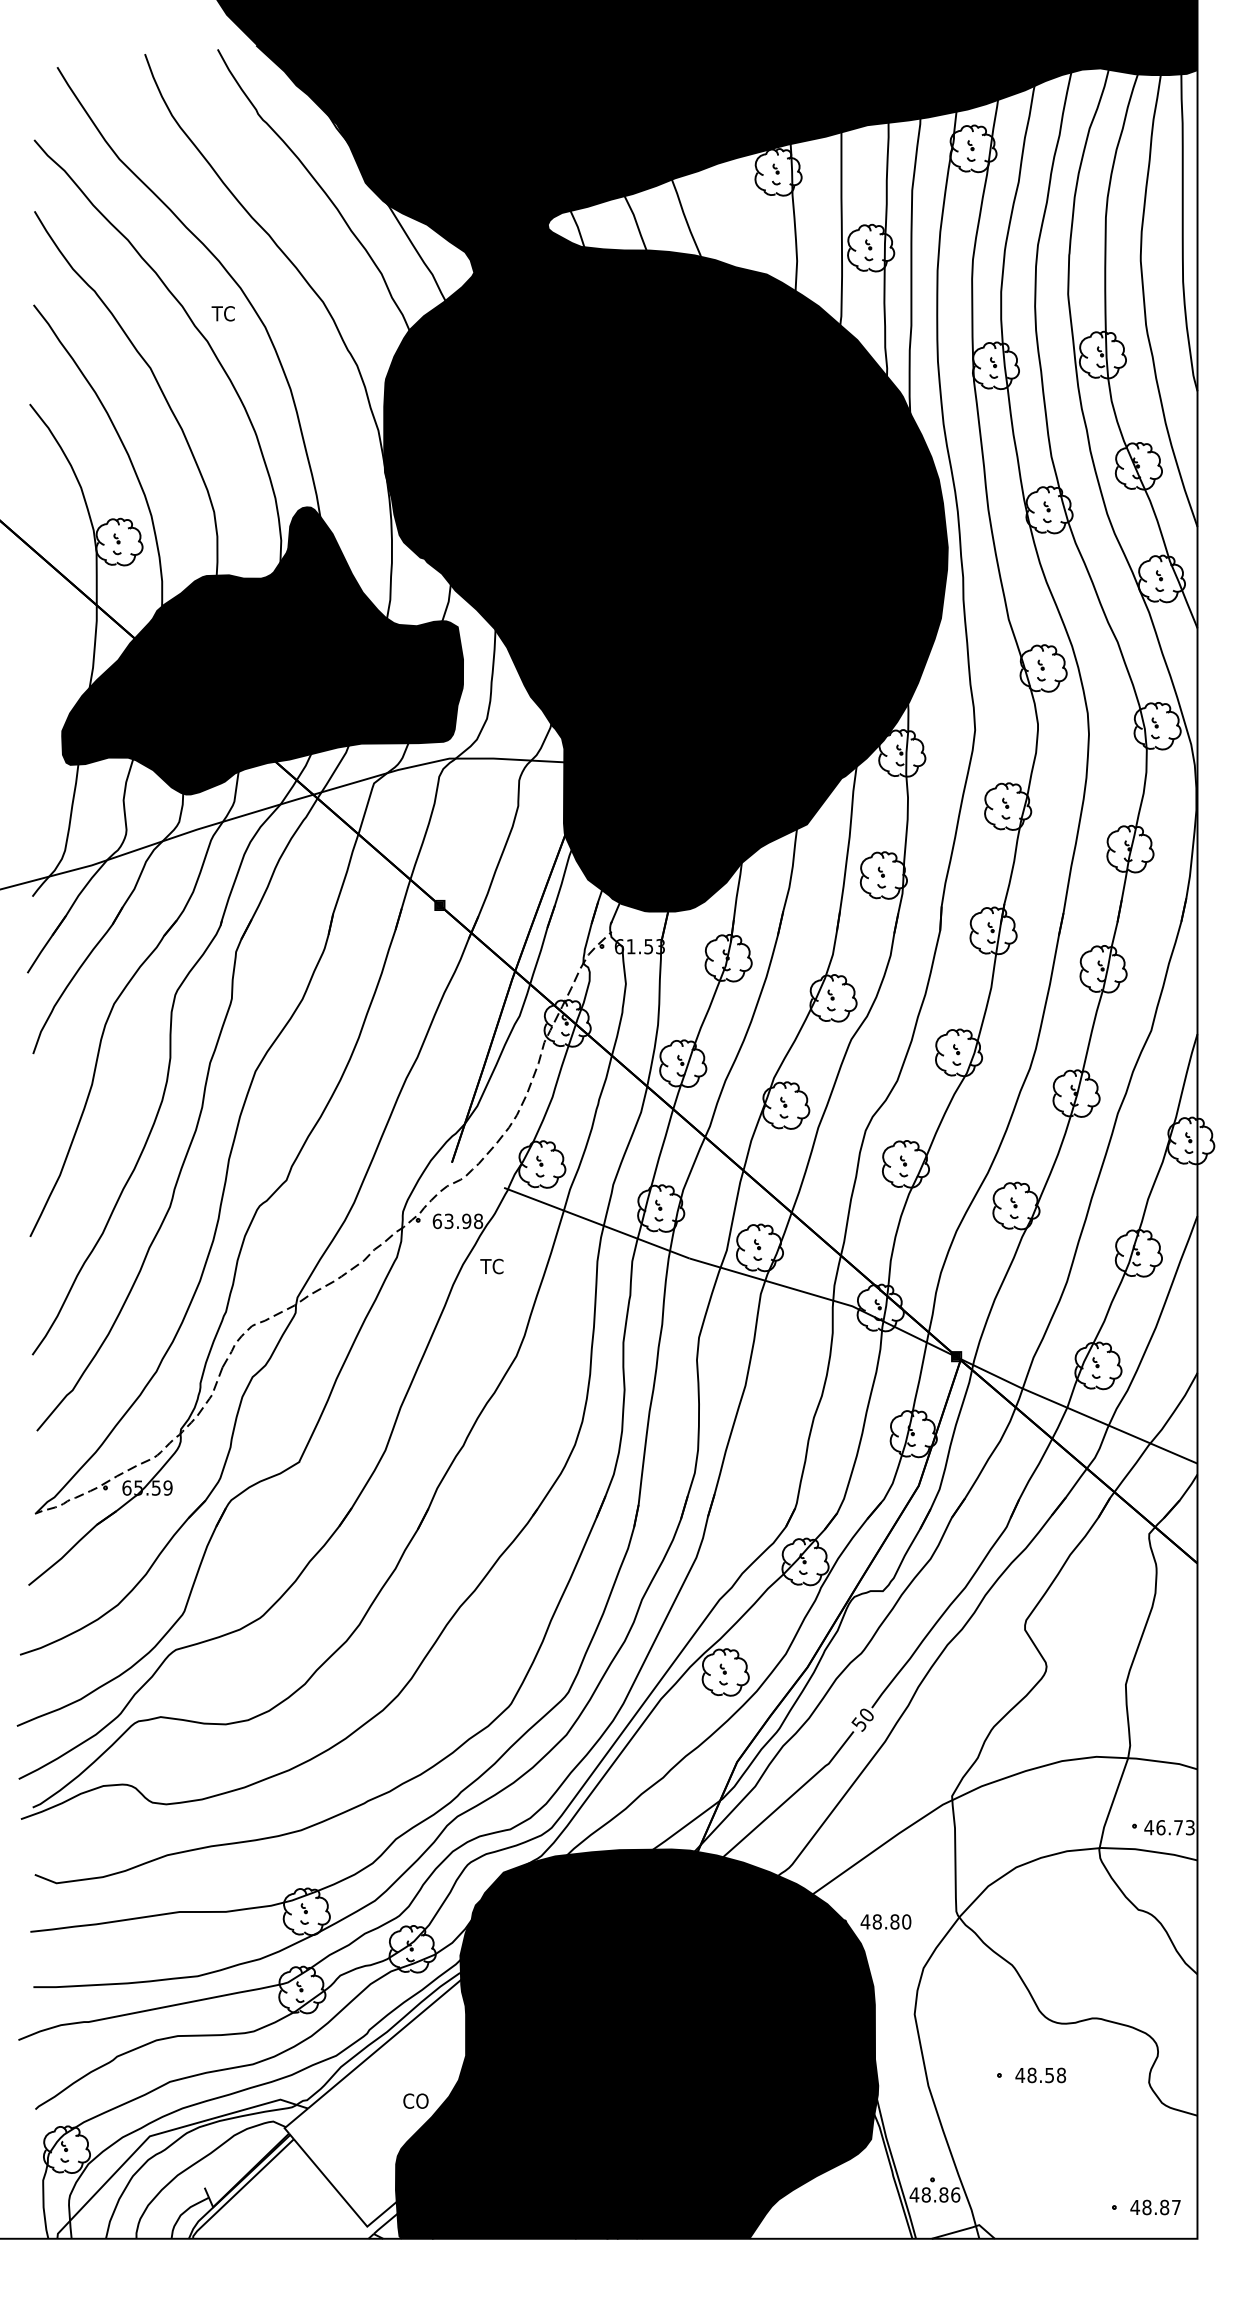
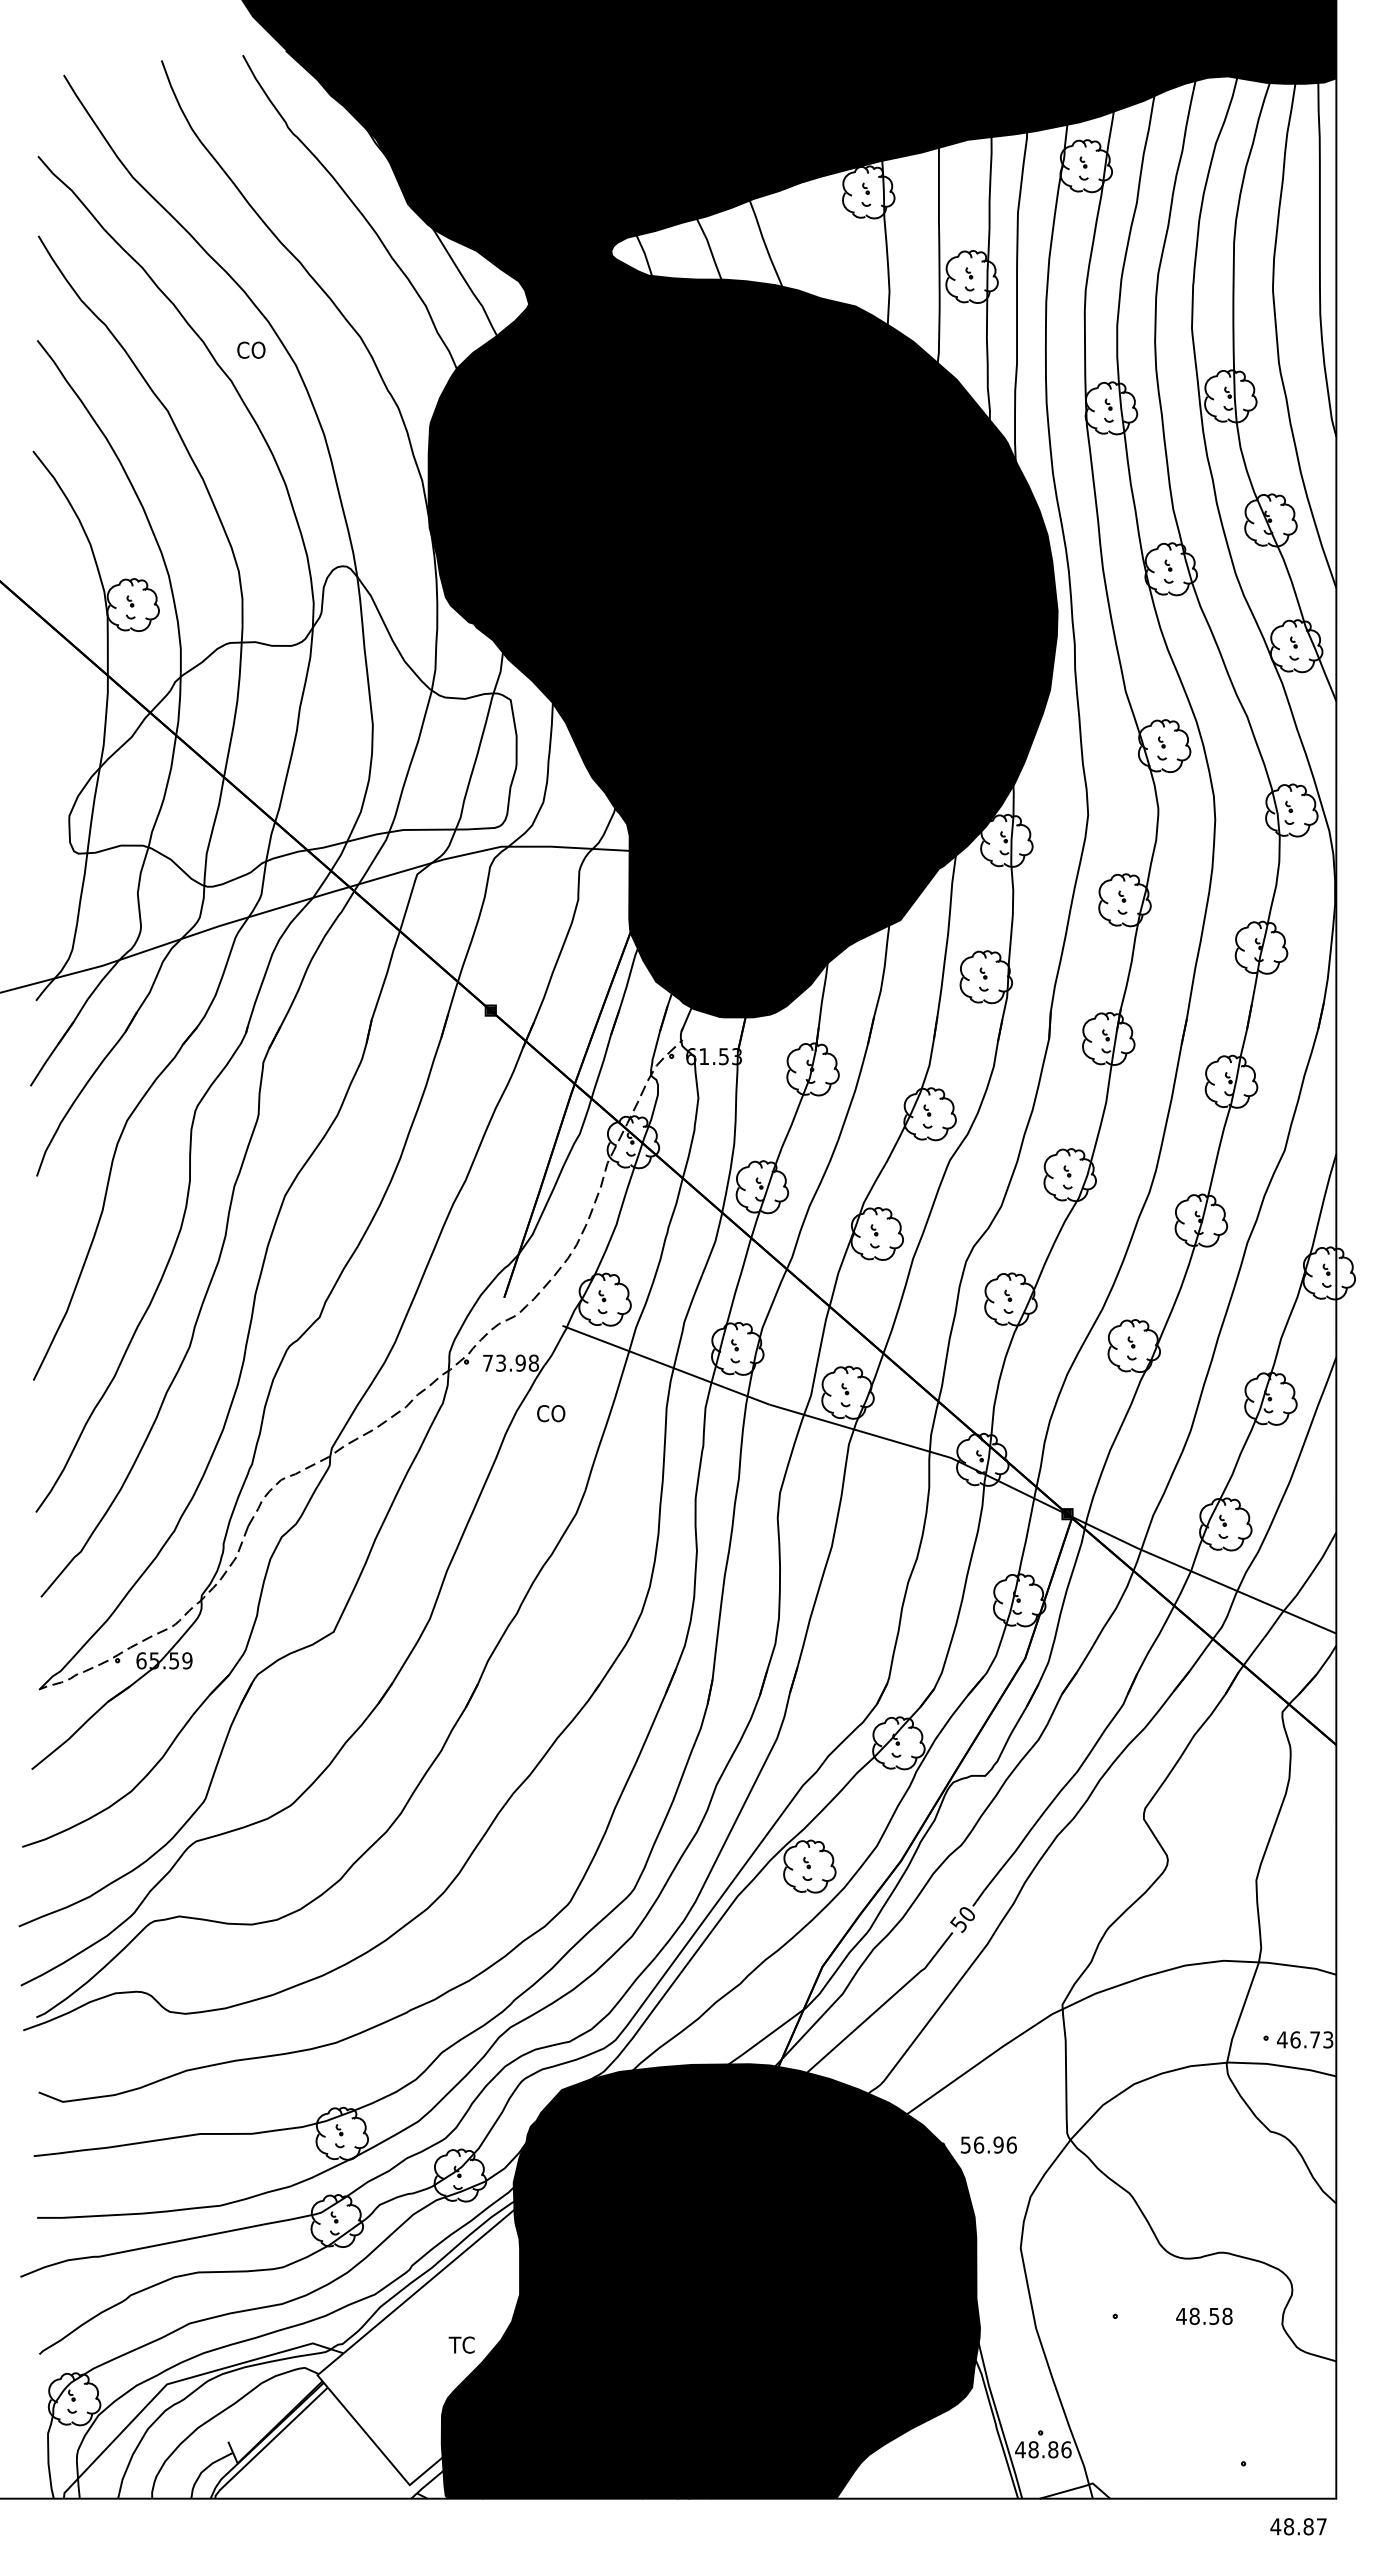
text: (224, 313) -> (250, 349), TC -> CO
fill: (262, 650) -> (292, 726), removed
text: (436, 1220) -> (487, 1362), 63.98 -> 73.98
text: (493, 1266) -> (550, 1413), TC -> CO
text: (885, 1921) -> (988, 2144), 48.80 -> 56.96
text: (1040, 2074) -> (1204, 2315), moved
text: (415, 2100) -> (463, 2344), CO -> TC
text: (1155, 2207) -> (1298, 2526), moved

